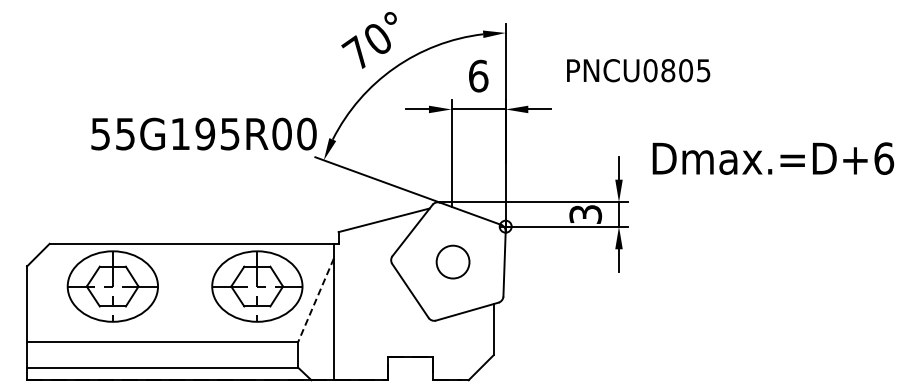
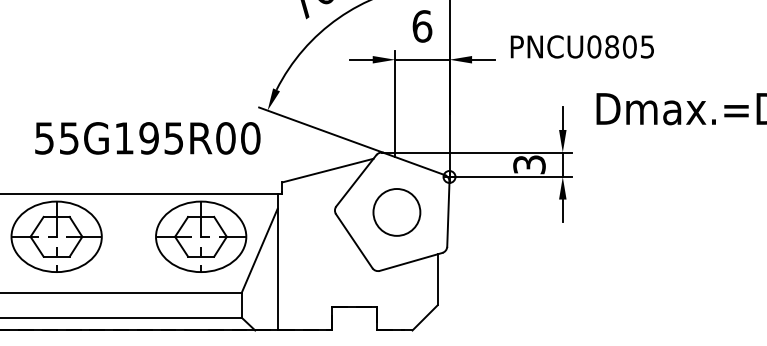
text: (638, 70) -> (582, 46), moved
text: (203, 133) -> (147, 137), moved
circle: (452, 261) -> (396, 211), size x1.43
line: (315, 300) -> (259, 250), dashed -> solid

